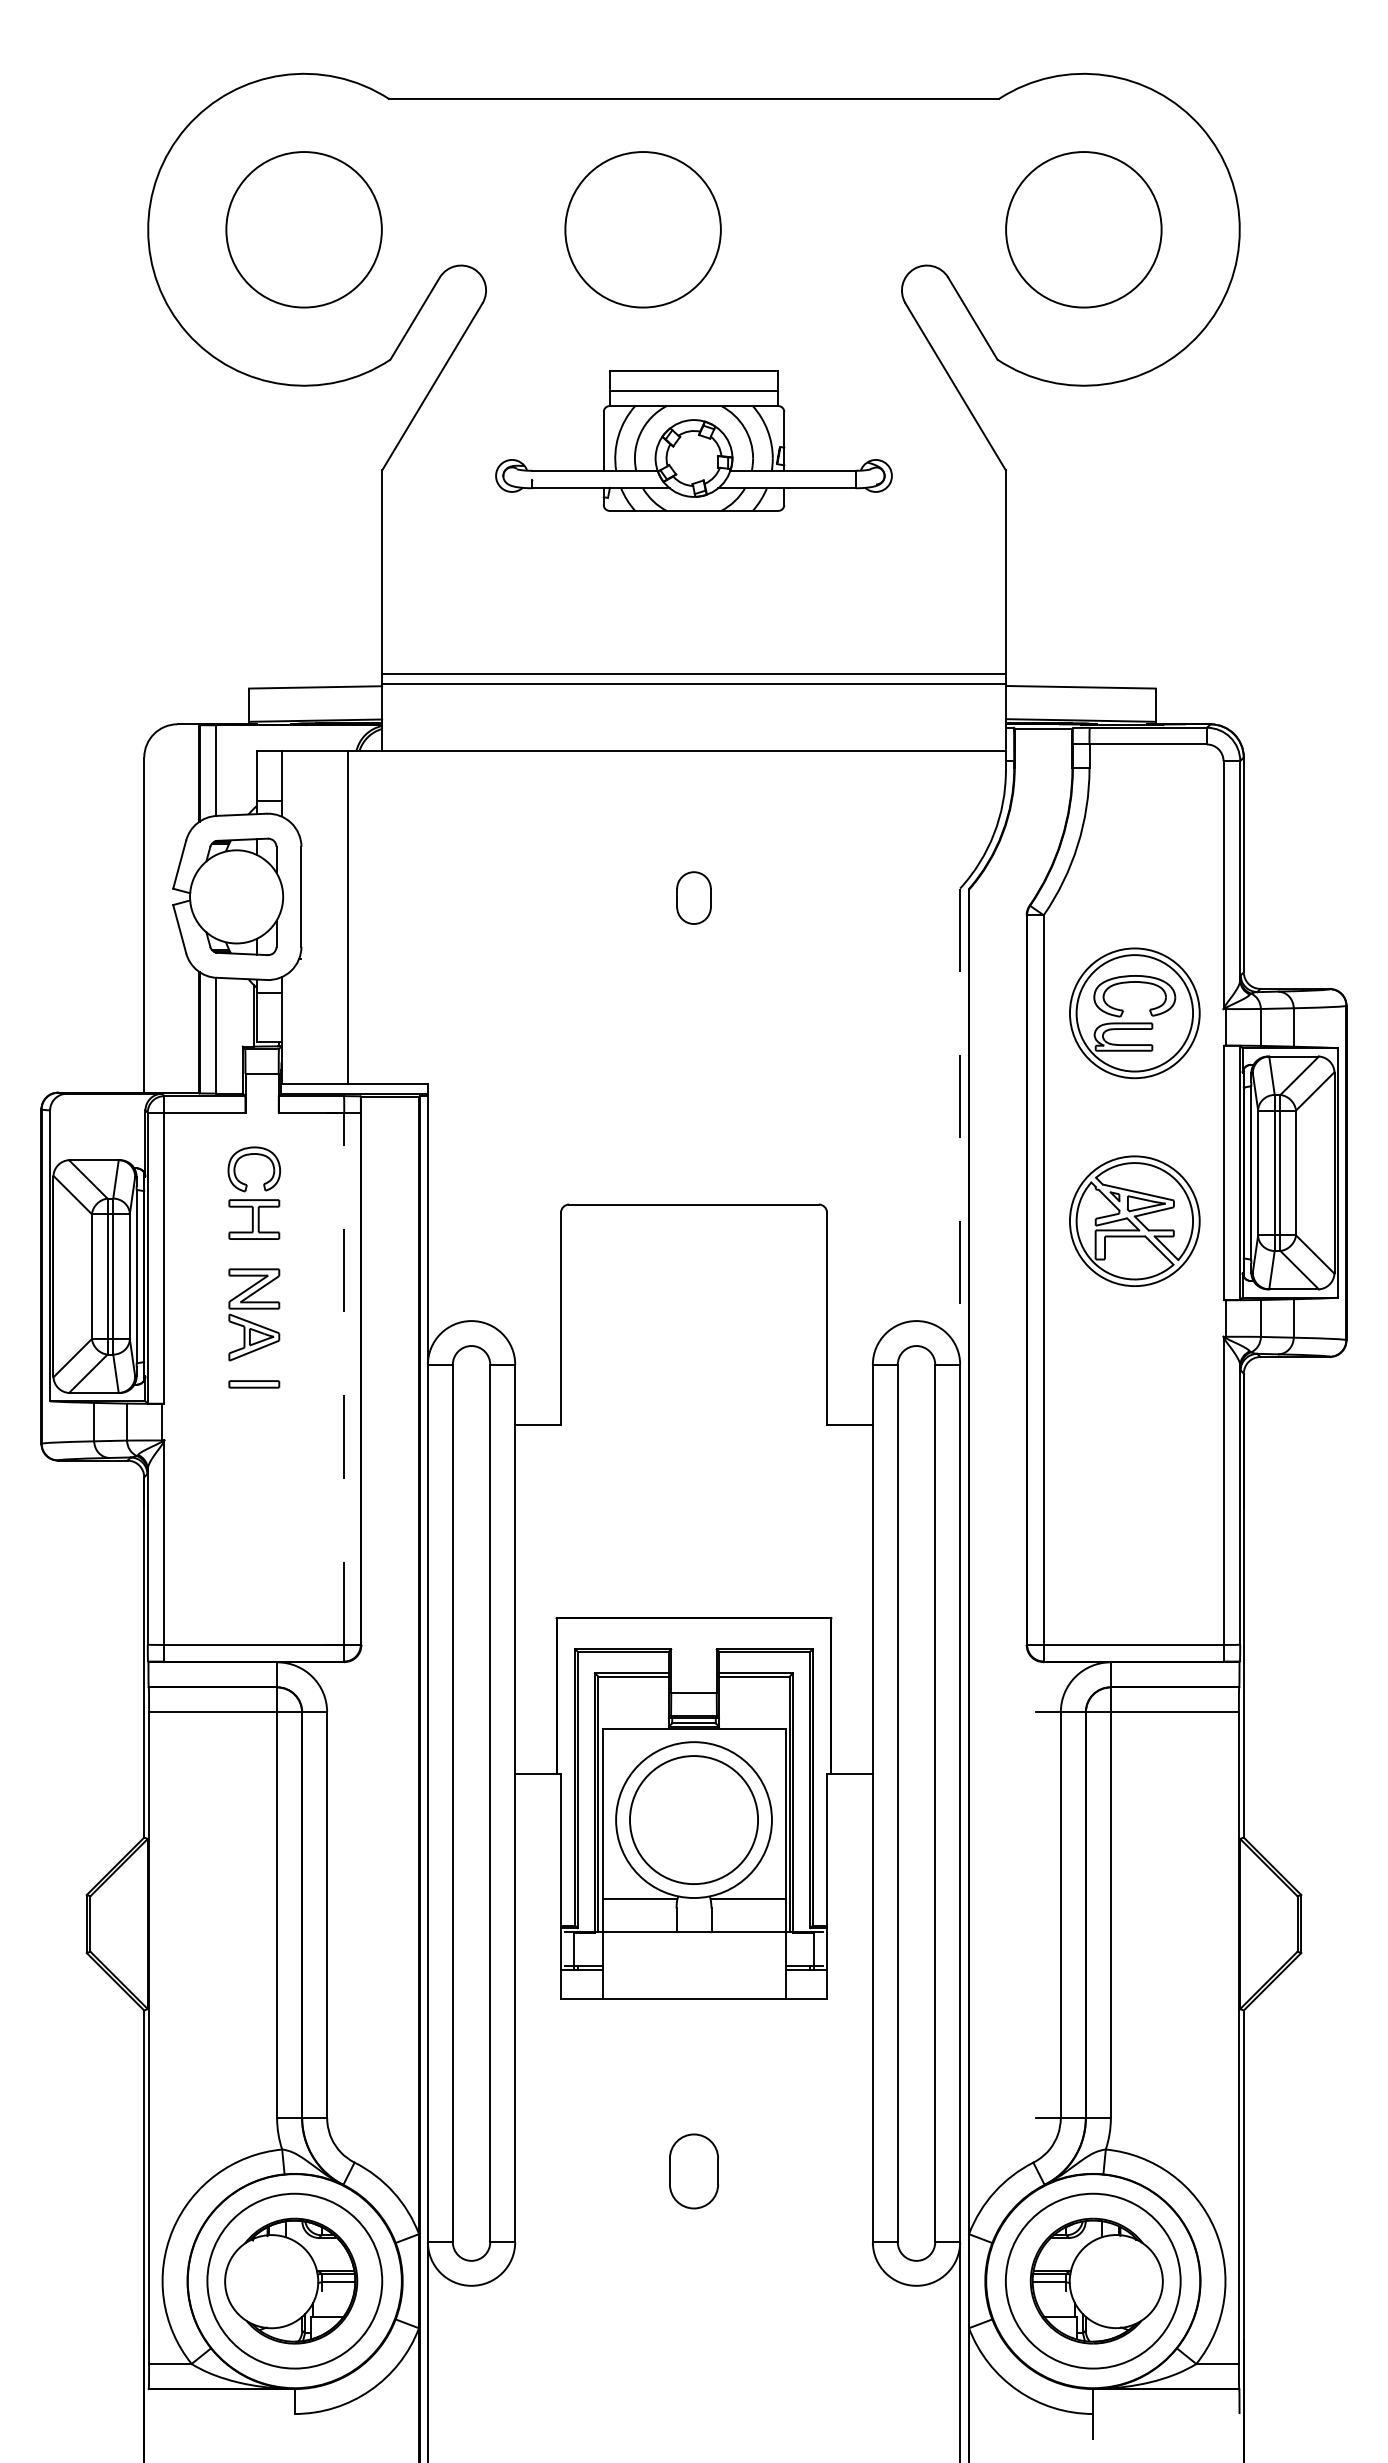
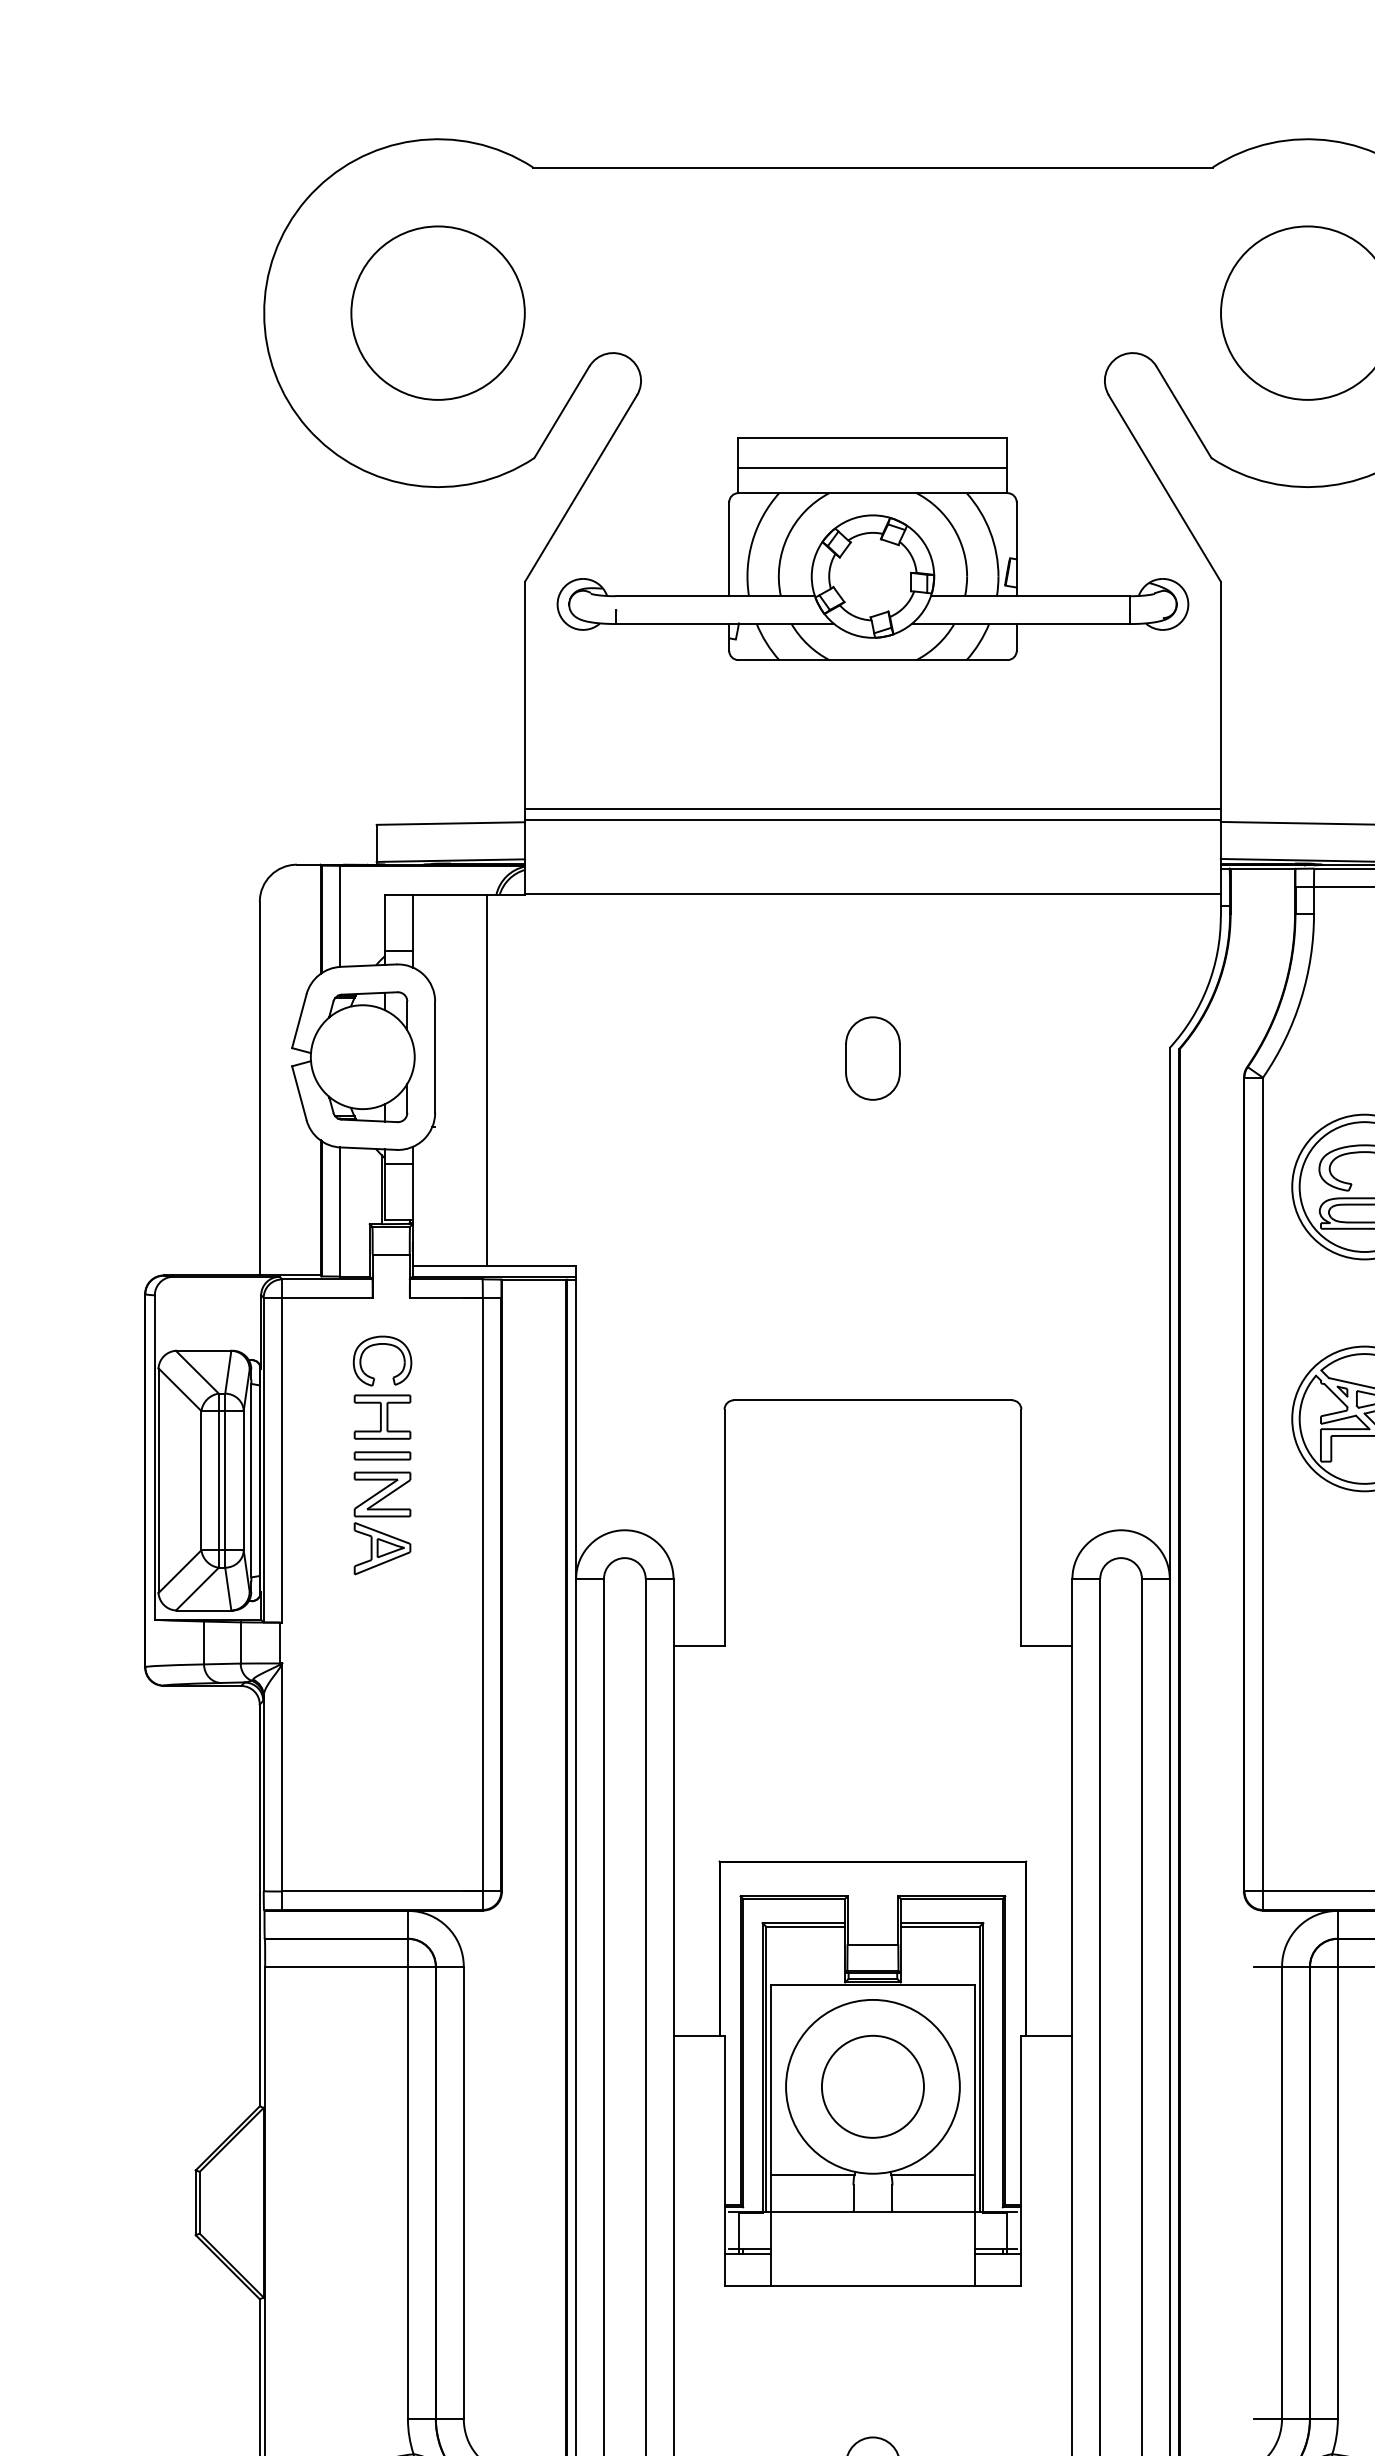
circle: (642, 229) -> (815, 312), removed
part: (693, 440) -> (872, 548), size x1.43
part: (693, 897) -> (872, 1057), size x1.43
line: (960, 1127) -> (1170, 1314), dashed -> solid
line: (344, 1378) -> (483, 1594), dashed -> solid
part: (254, 1384) -> (382, 1456), moved
circle: (693, 1819) -> (872, 2086), size x0.71

